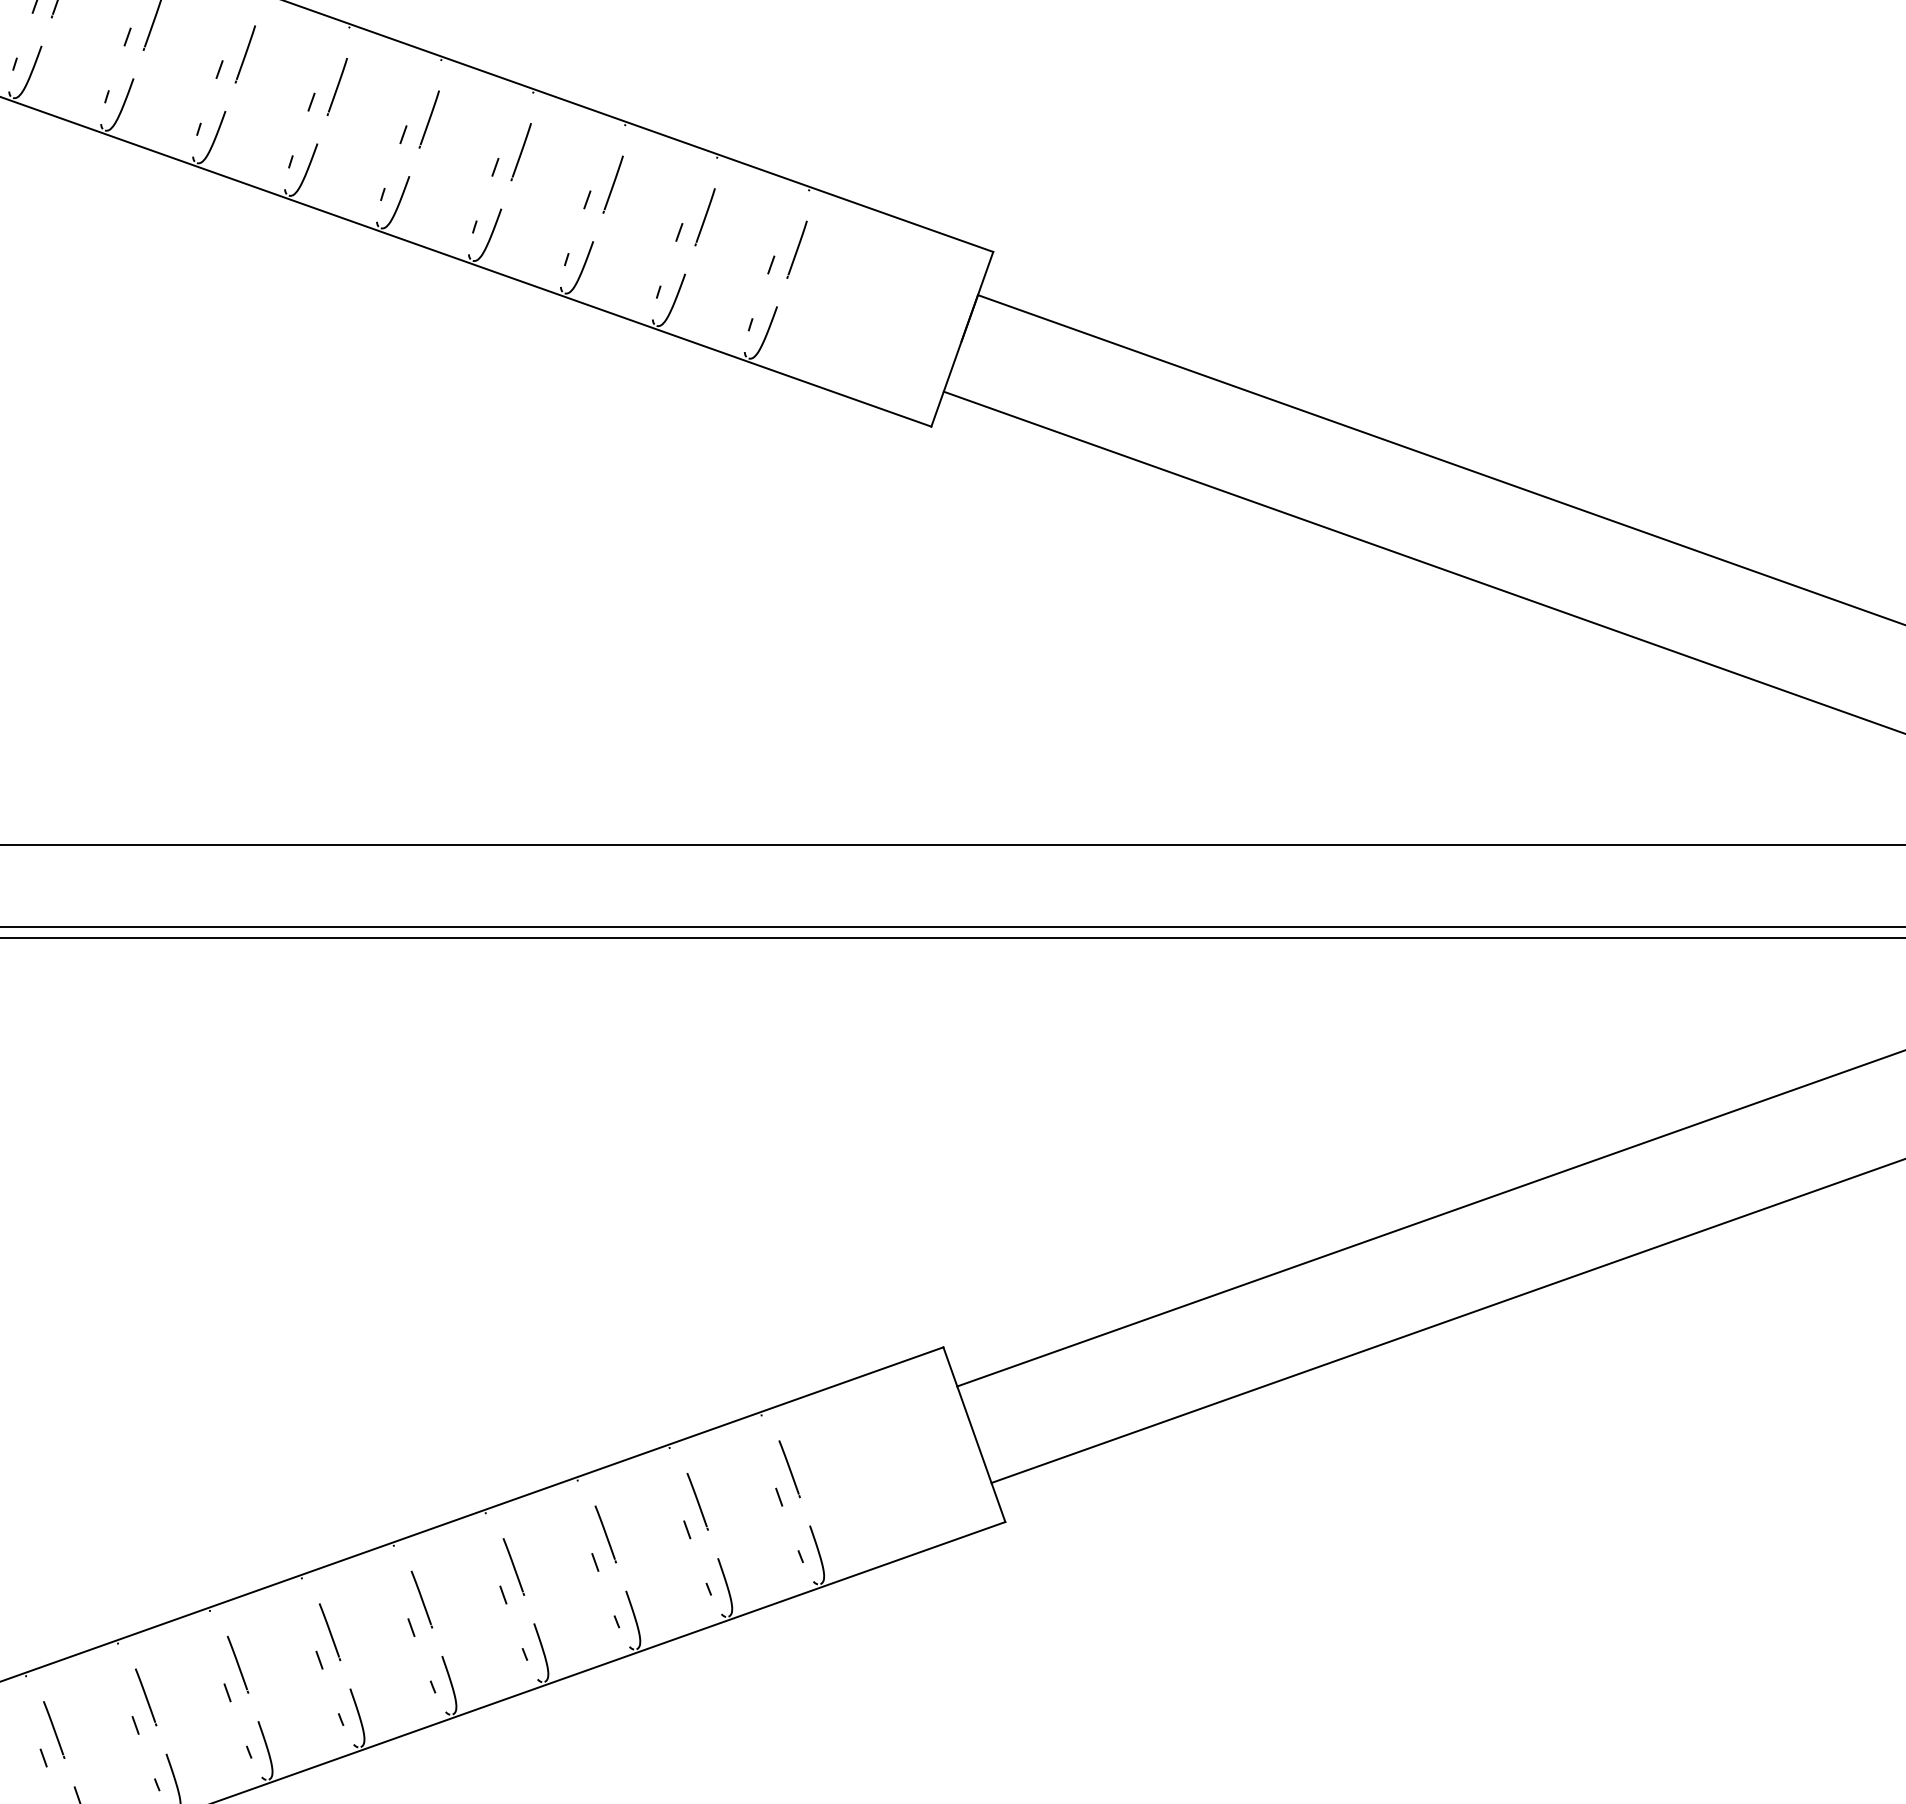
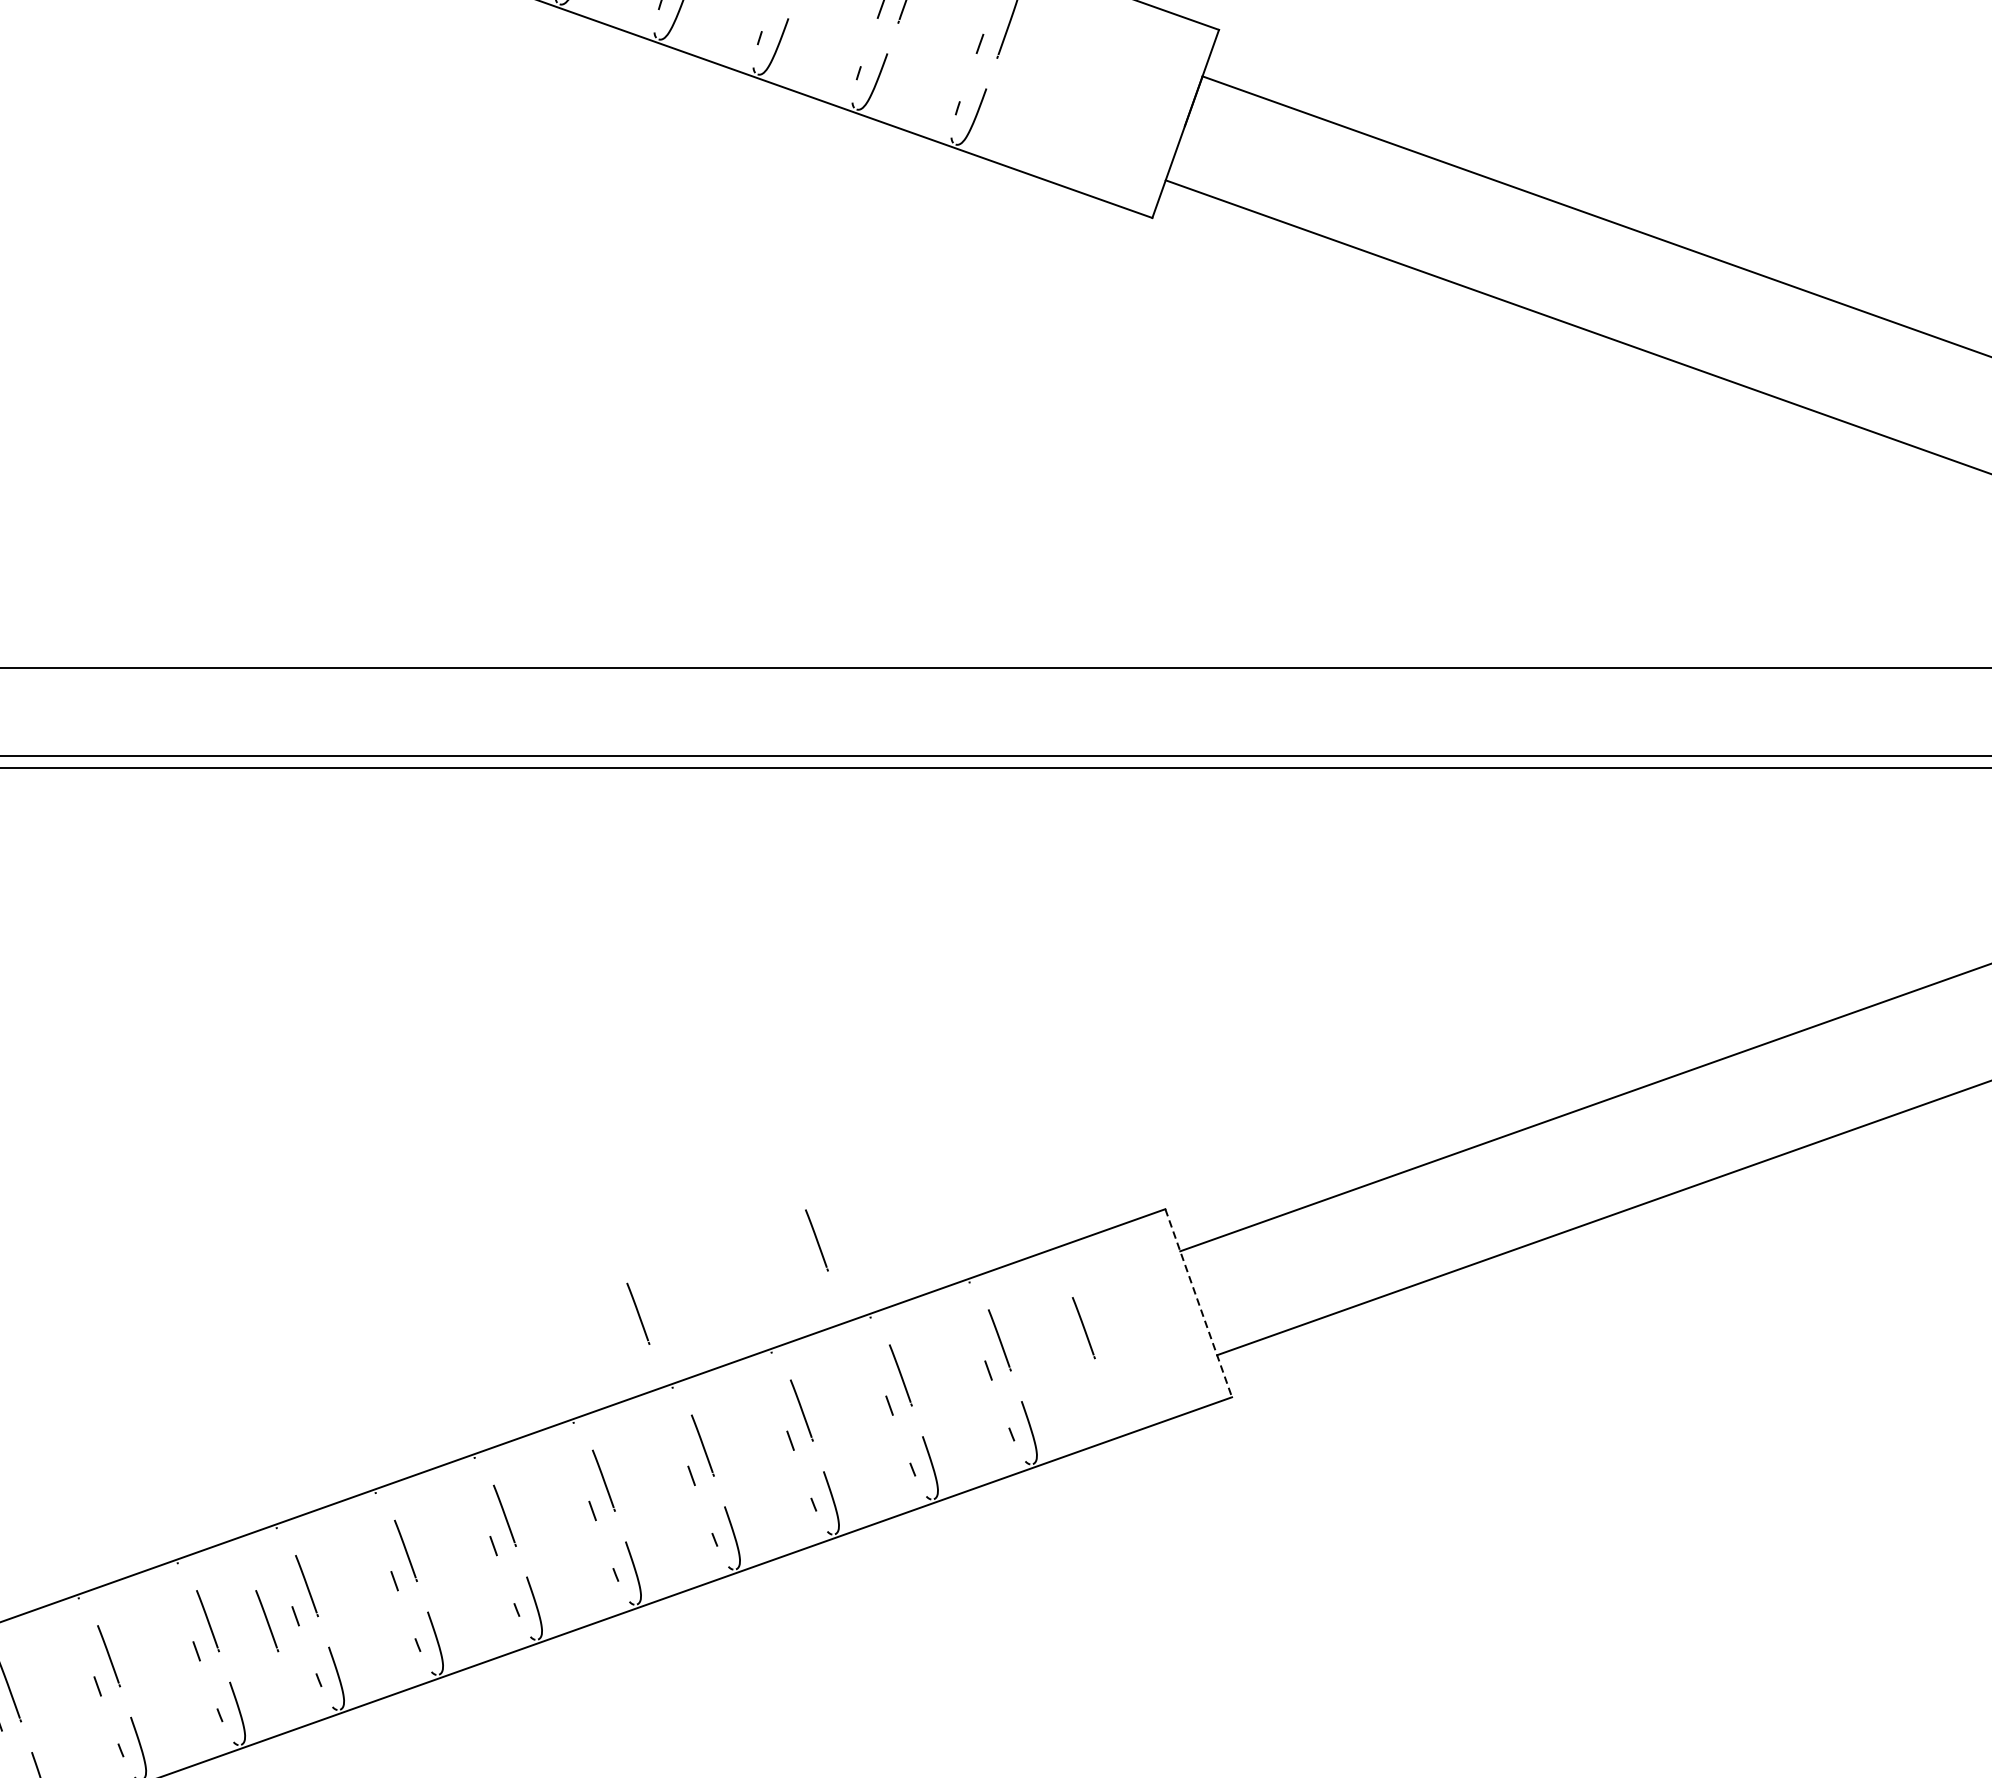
line: (619, 1376) -> (816, 1240), added
line: (974, 1434) -> (1198, 1303), solid -> dashed
line: (453, 1444) -> (637, 1313), added
line: (867, 1457) -> (1083, 1327), added
line: (109, 1729) -> (267, 1620), added

